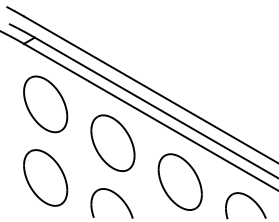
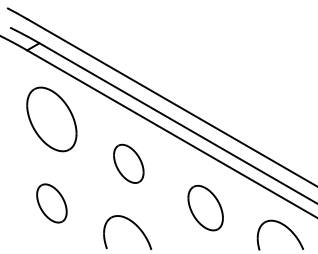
part: (112, 142) -> (128, 163), size x0.6
part: (45, 178) -> (51, 203), size x0.6
part: (180, 181) -> (205, 207), size x0.7

